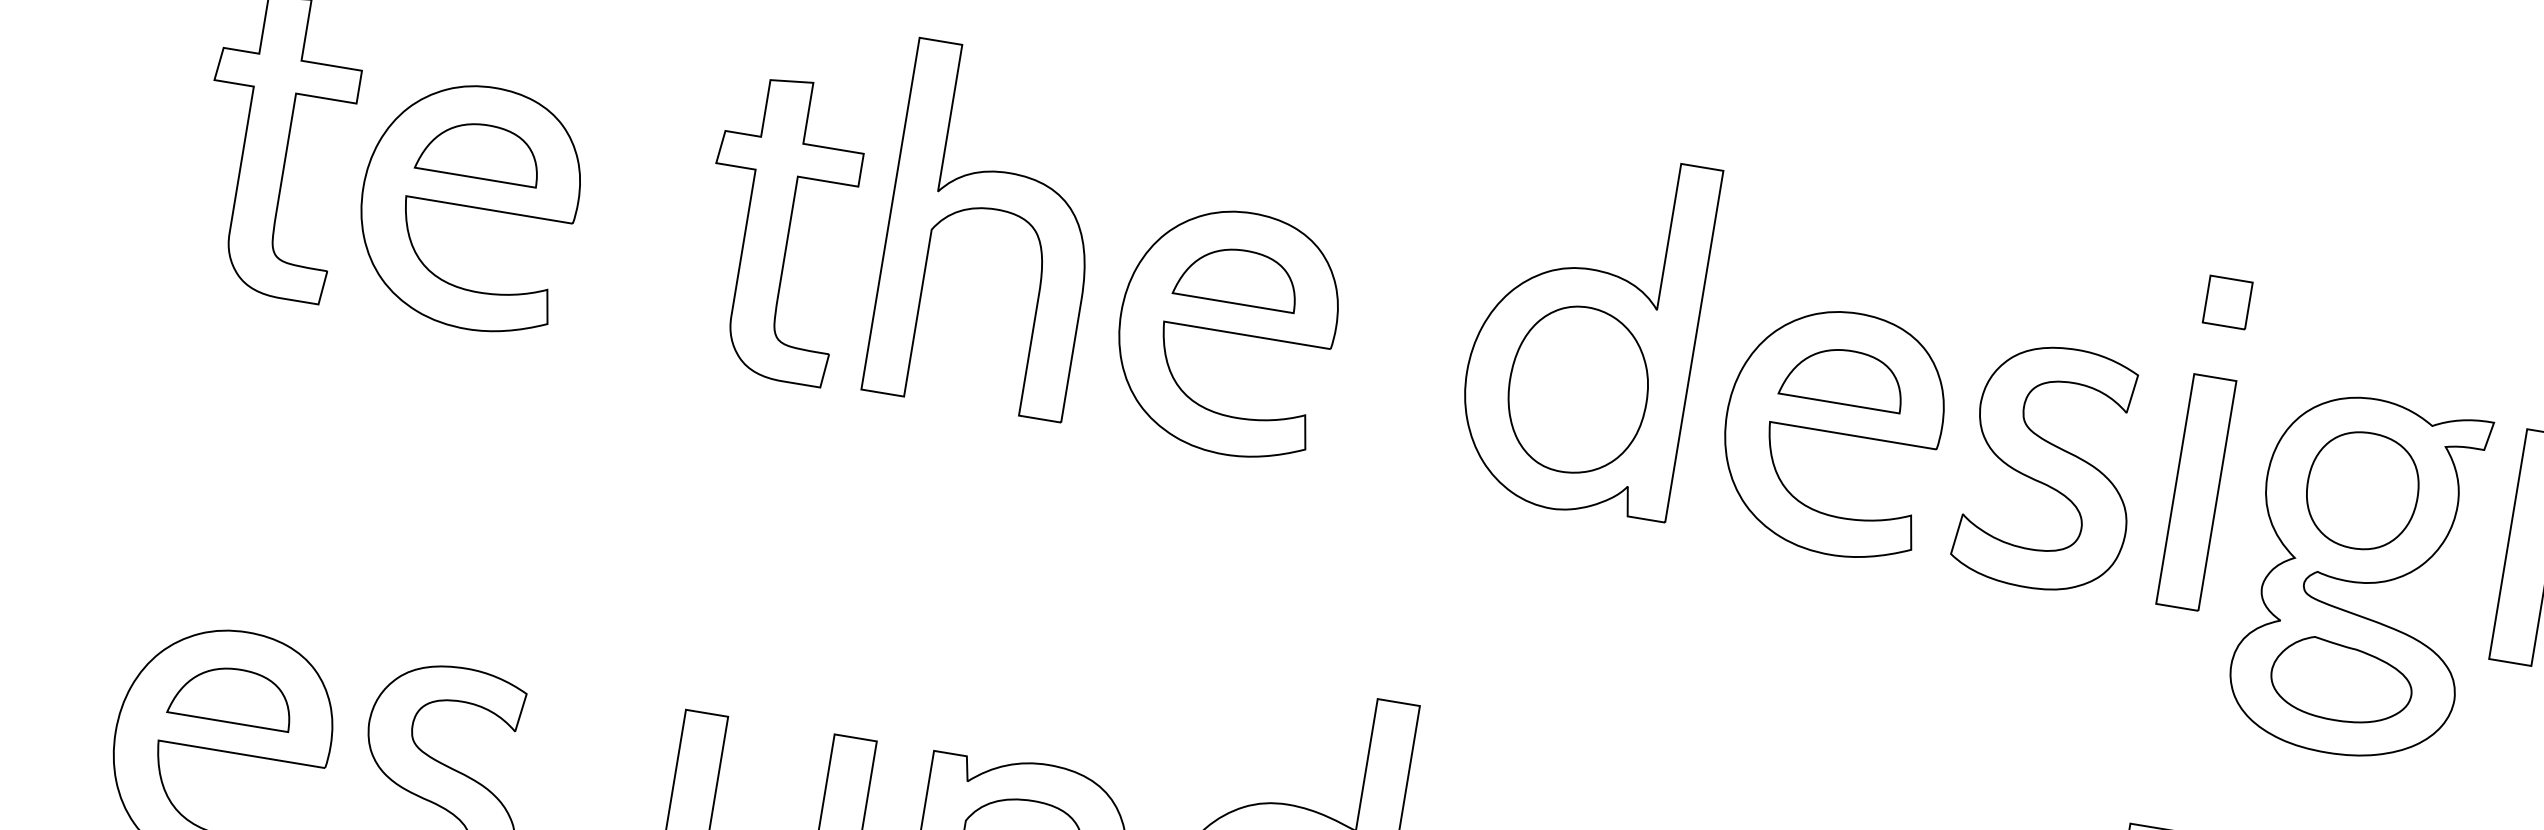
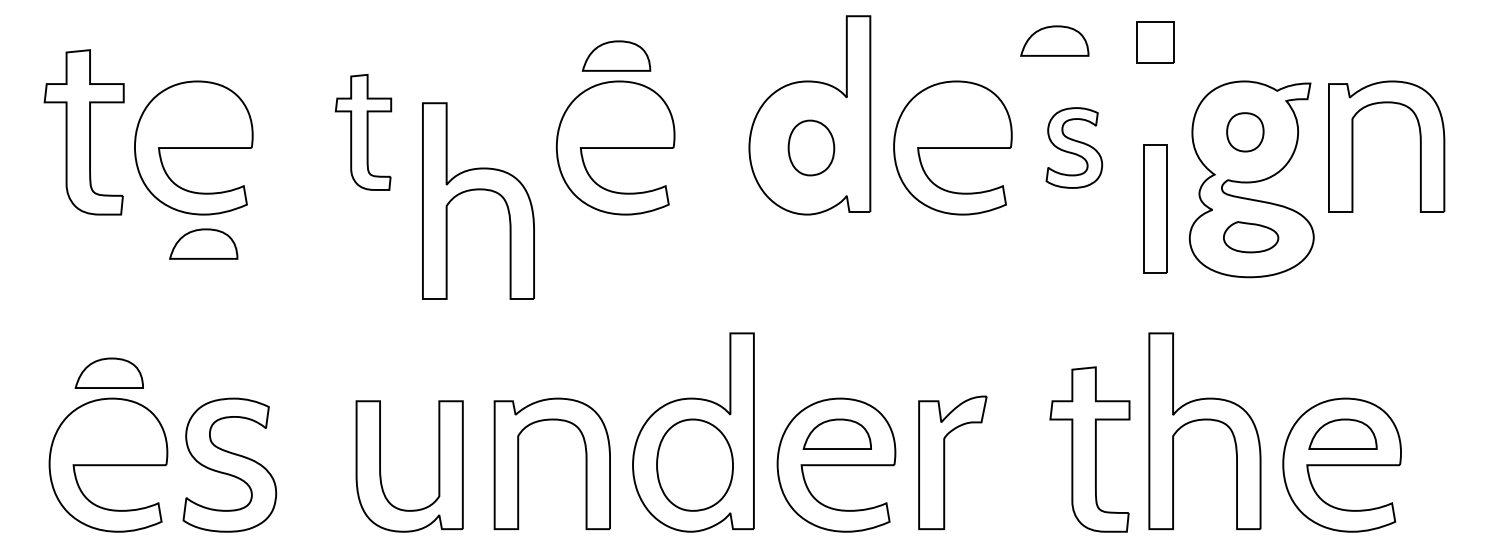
part: (479, 150) -> (203, 243), moved
part: (993, 211) -> (478, 190), moved
part: (778, 229) -> (363, 132), size x0.7
part: (1237, 275) -> (616, 55), moved
part: (2228, 301) -> (1155, 41), size x1.6
part: (1843, 375) -> (1054, 40), moved
part: (1578, 389) -> (811, 147), size x0.6
part: (2051, 467) -> (1074, 147), size x0.6
part: (2196, 491) -> (1155, 208), moved
part: (2362, 491) -> (1245, 132), size x0.6
part: (2340, 679) -> (1250, 236), size x0.7
part: (230, 693) -> (108, 372), moved

